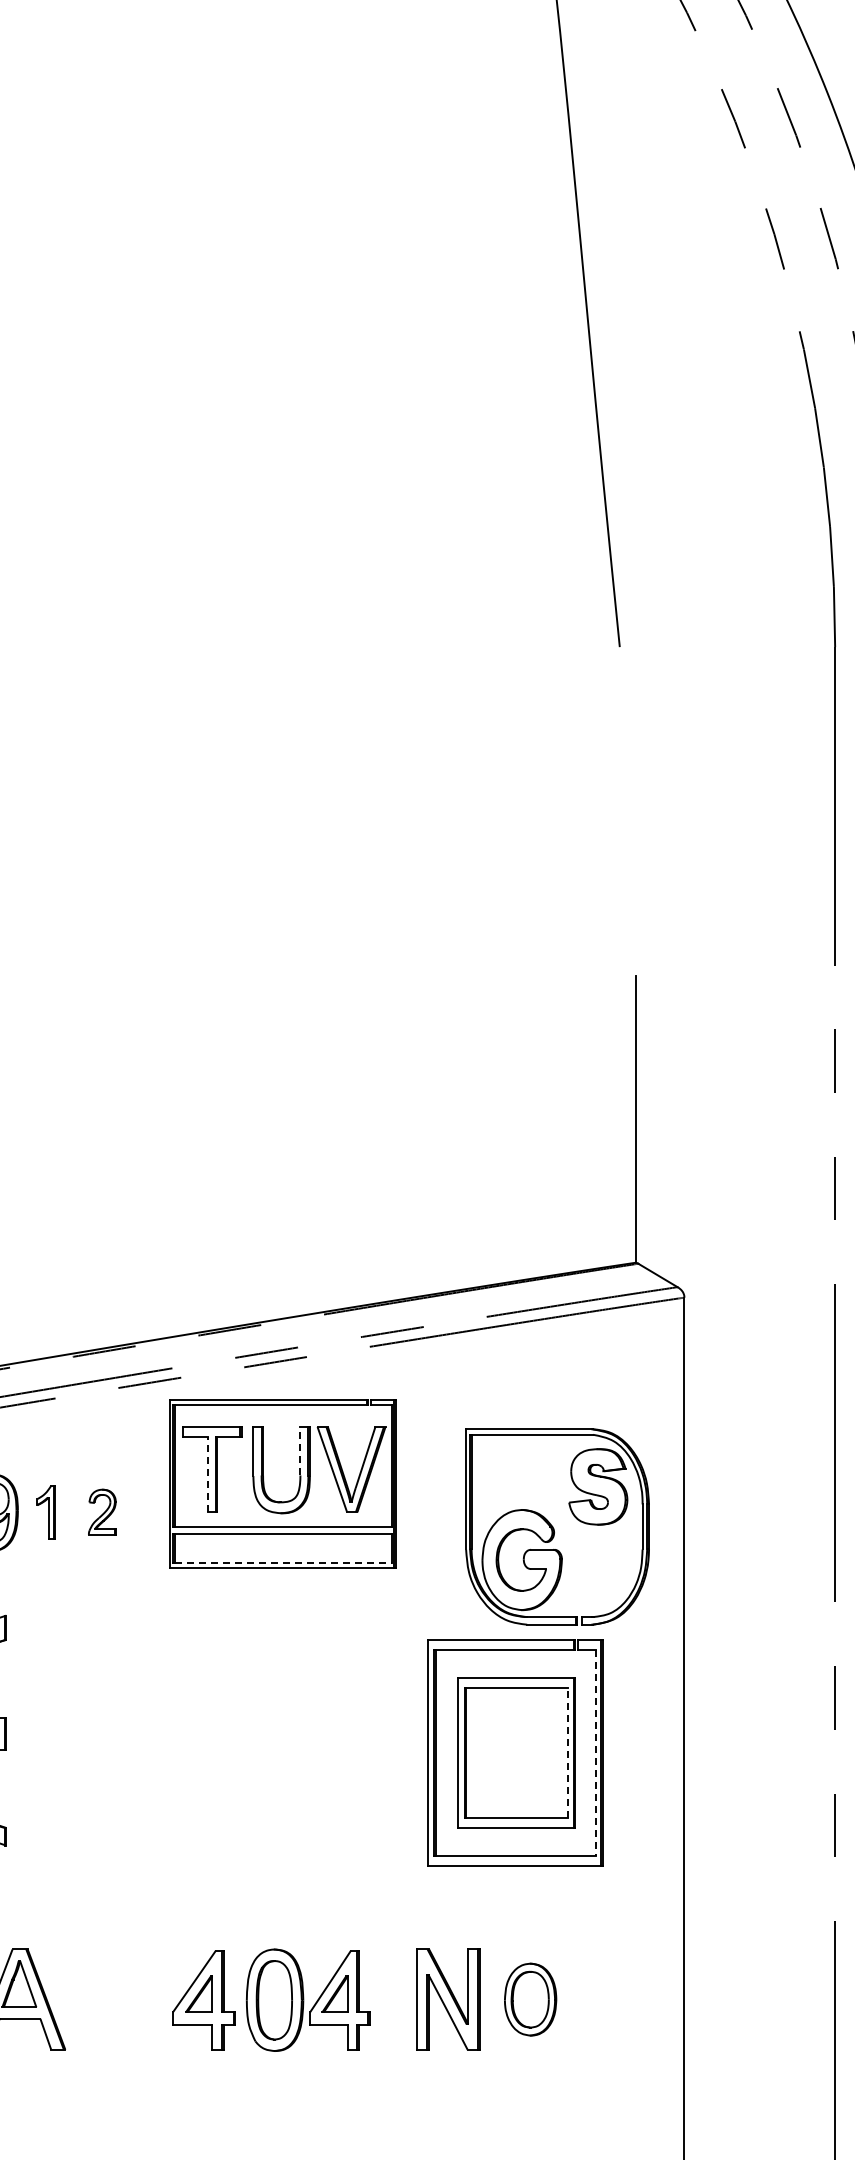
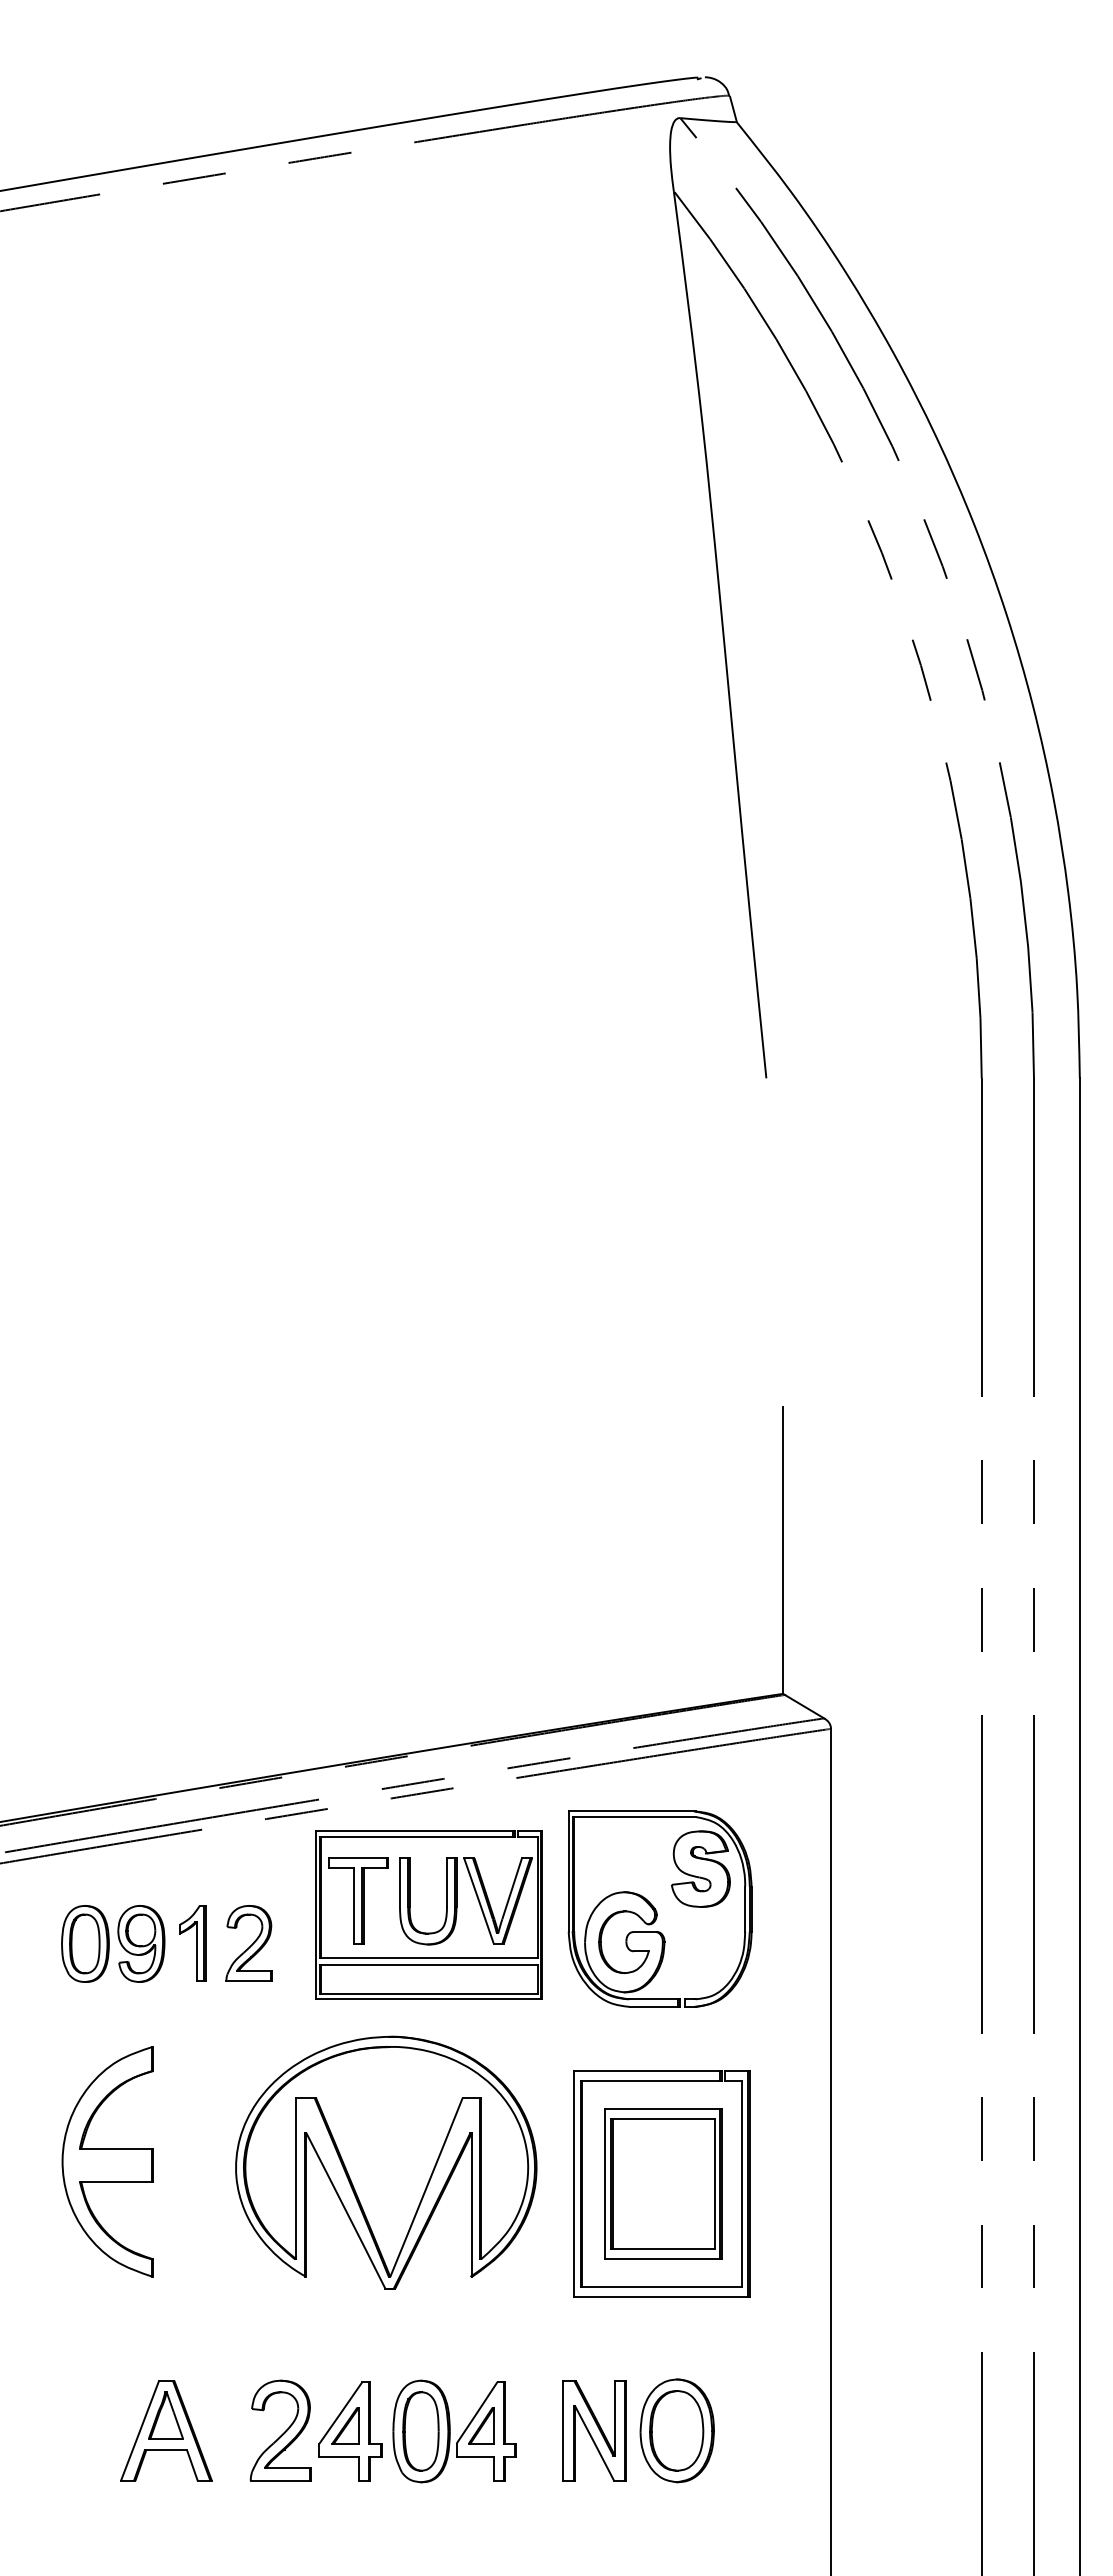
line: (300, 1450) -> (447, 1881), dashed -> solid
line: (207, 1474) -> (354, 1905), dashed -> solid
part: (45, 1512) -> (192, 1943), size x1.43
part: (101, 1512) -> (248, 1943), size x1.67
part: (556, 1526) -> (659, 1908), moved
line: (283, 1563) -> (430, 1994), dashed -> solid
part: (239, 1731) -> (386, 2162), added
line: (567, 1752) -> (714, 2183), dashed -> solid
line: (595, 1753) -> (742, 2184), dashed -> solid
part: (133, 1999) -> (280, 2430), added
part: (529, 1999) -> (676, 2430), size x1.43

